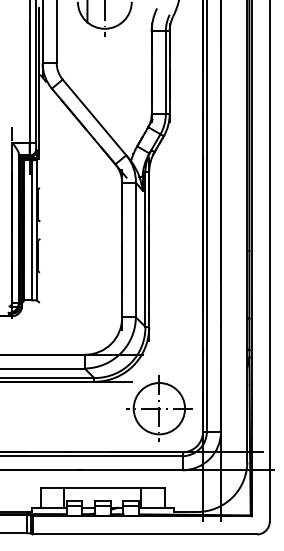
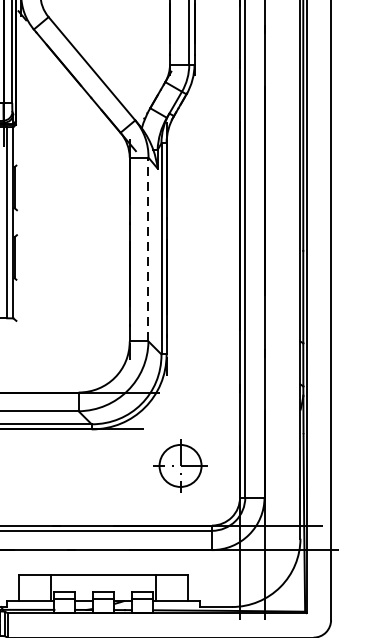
line: (135, 249) -> (147, 248), solid -> dashed
part: (159, 408) -> (180, 465), size x0.6

